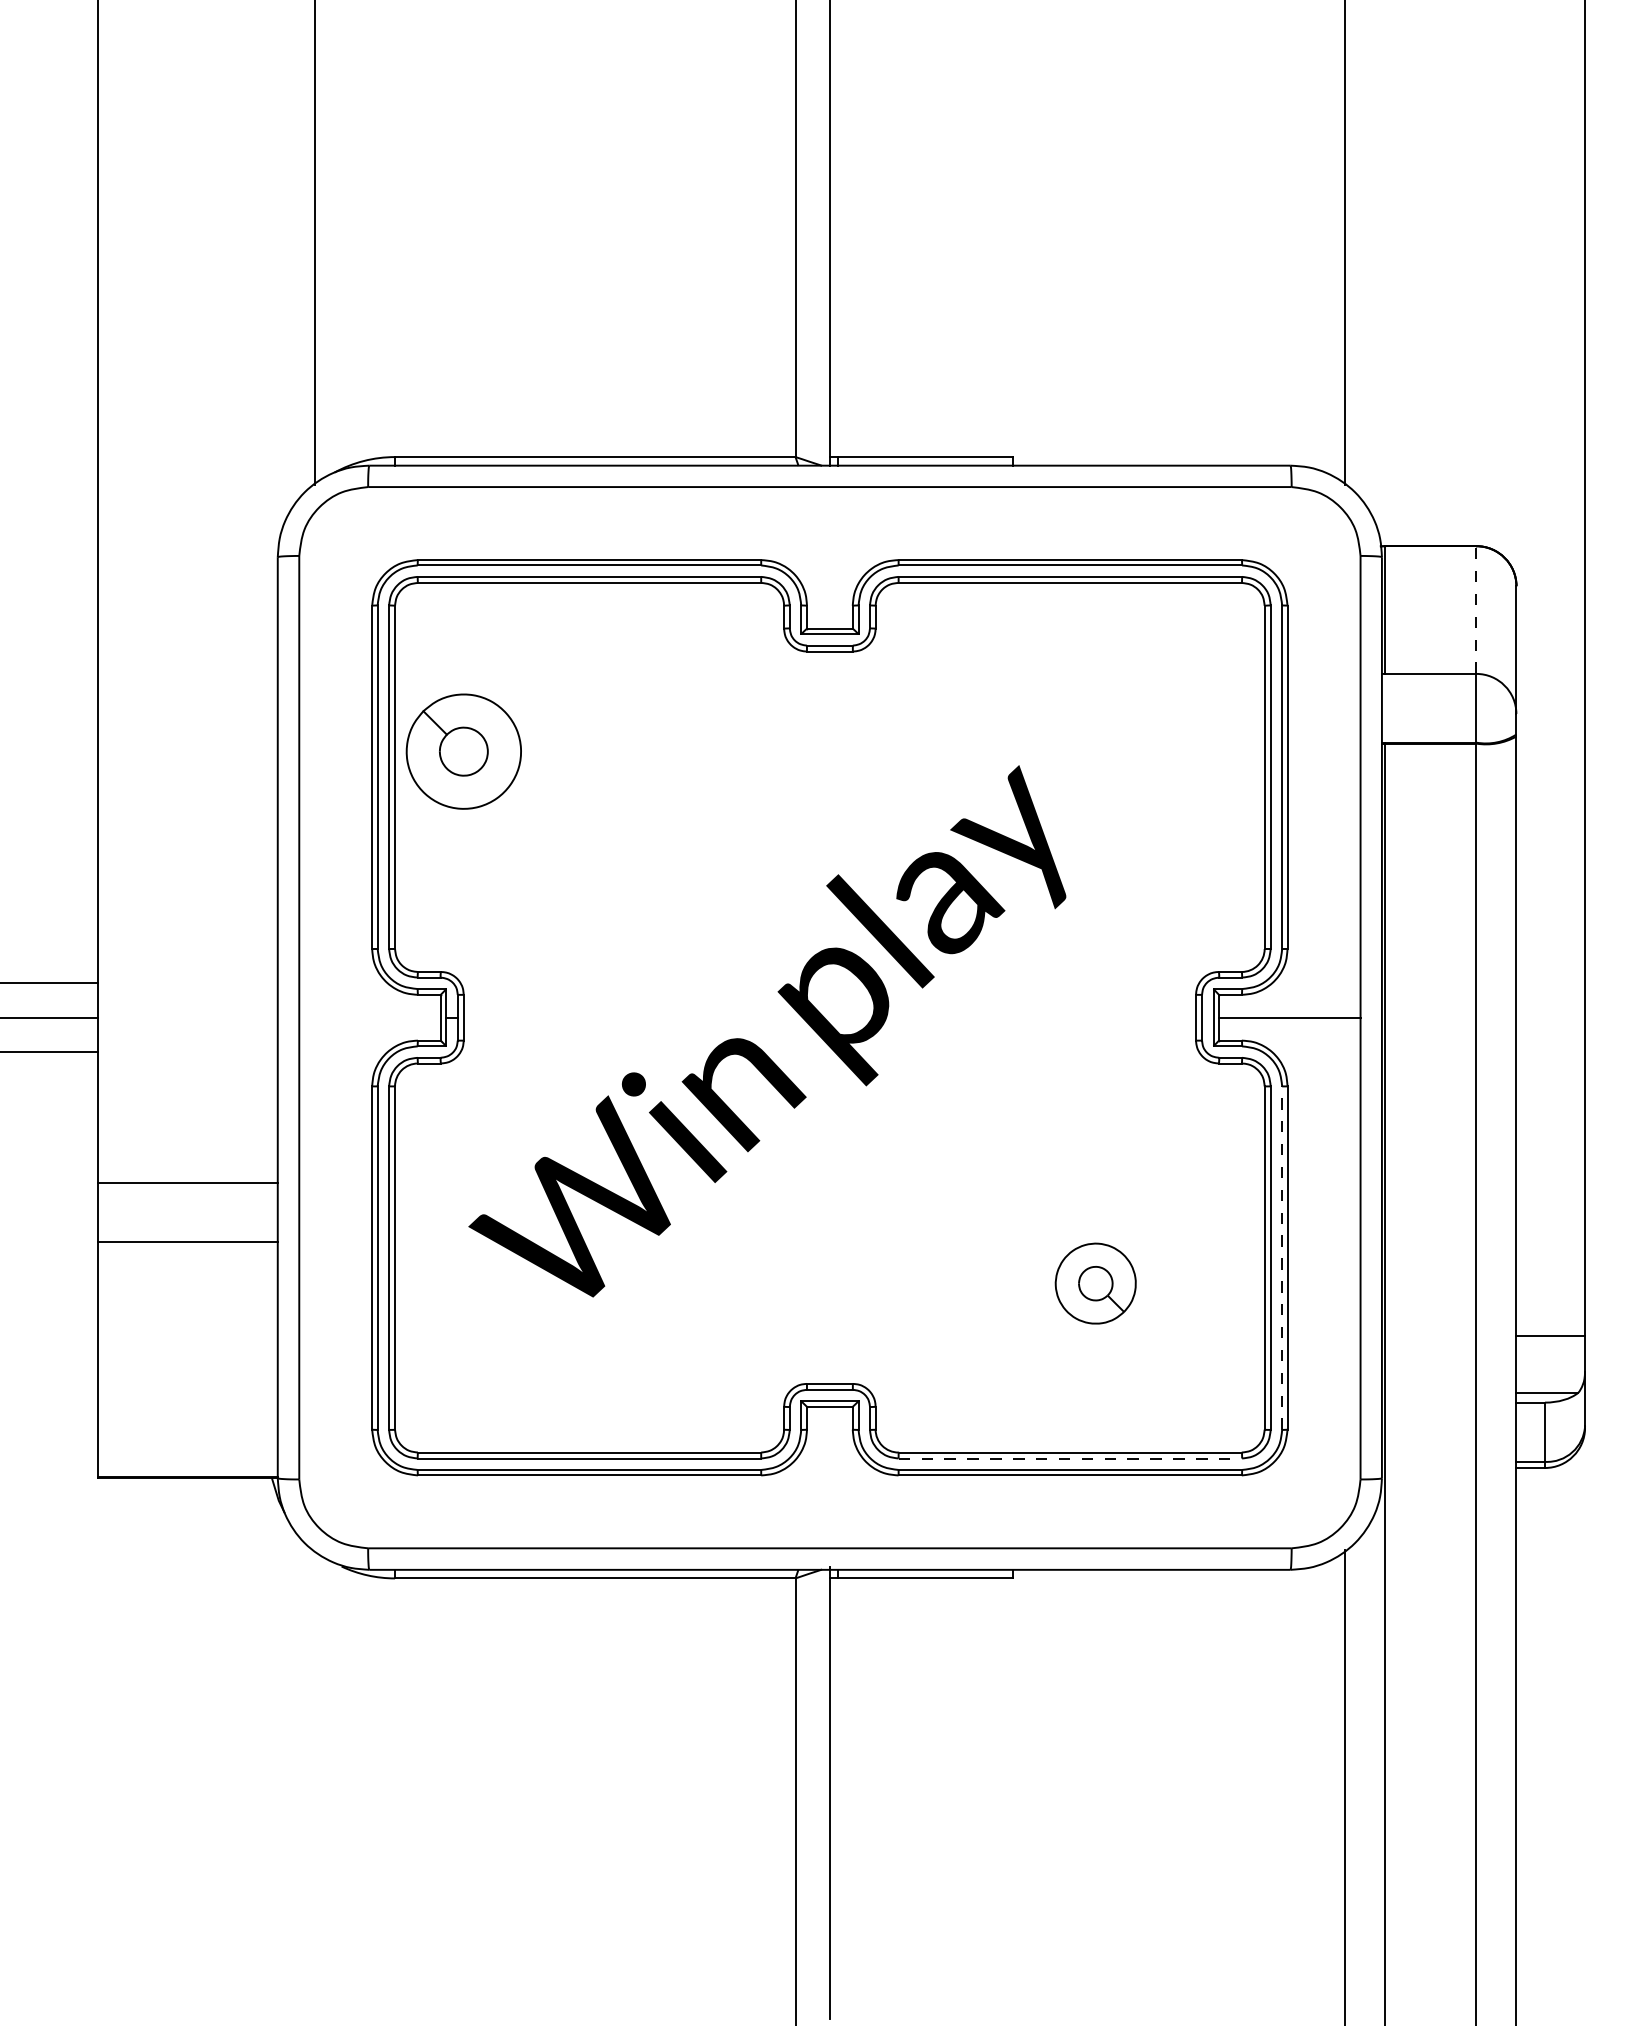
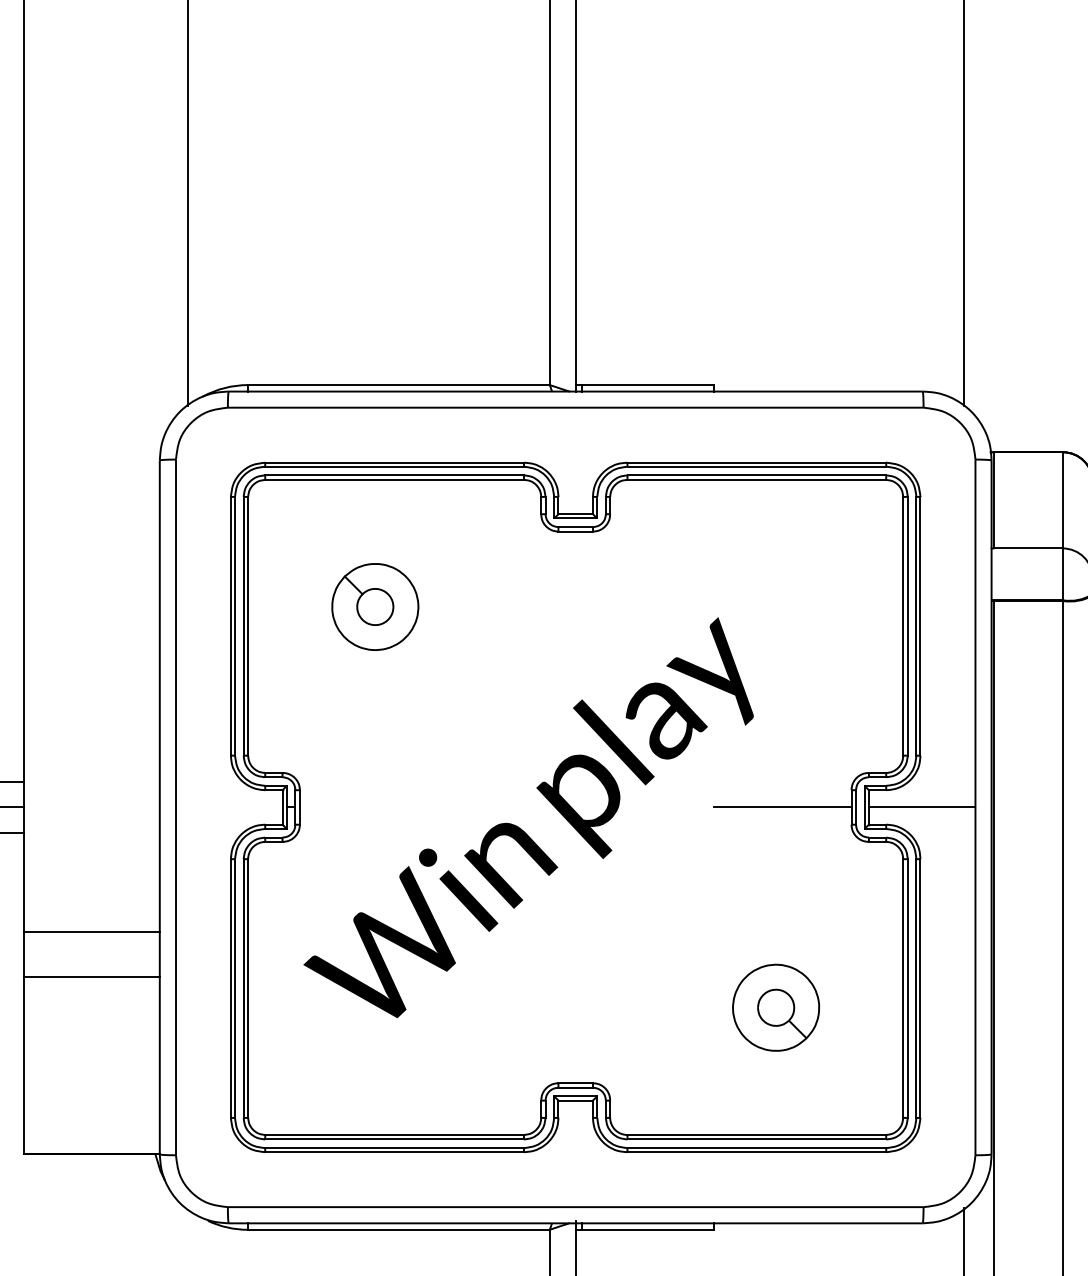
line: (1476, 610) -> (1062, 500), dashed -> solid
part: (463, 751) -> (375, 606), moved
line: (1104, 1017) -> (782, 807), added
line: (1282, 1258) -> (916, 988), dashed -> solid
part: (1095, 1283) -> (775, 1007), size x1.43
line: (1070, 1458) -> (756, 1139), dashed -> solid

